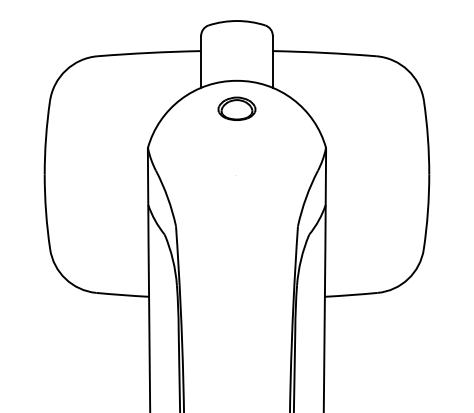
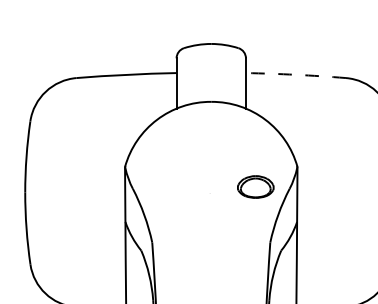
arc: (324, 52) -> (295, 74), solid -> dashed
part: (236, 108) -> (255, 186), moved

